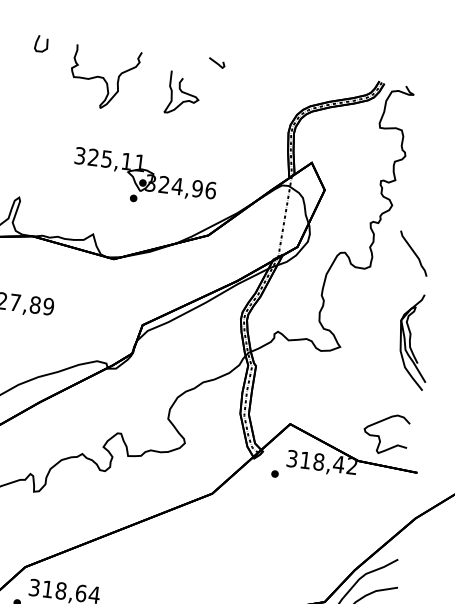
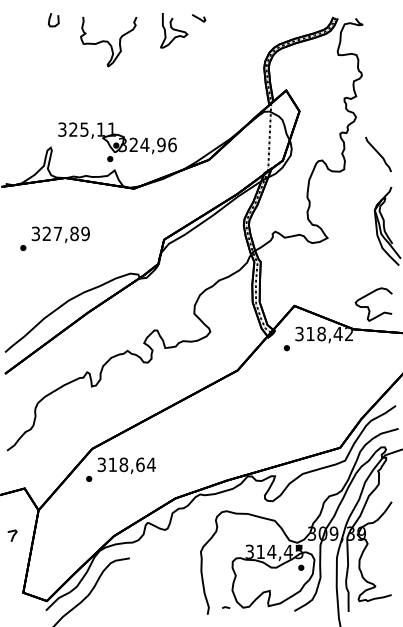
curve: (183, 93) -> (174, 30), moved
part: (144, 179) -> (117, 142), moved

